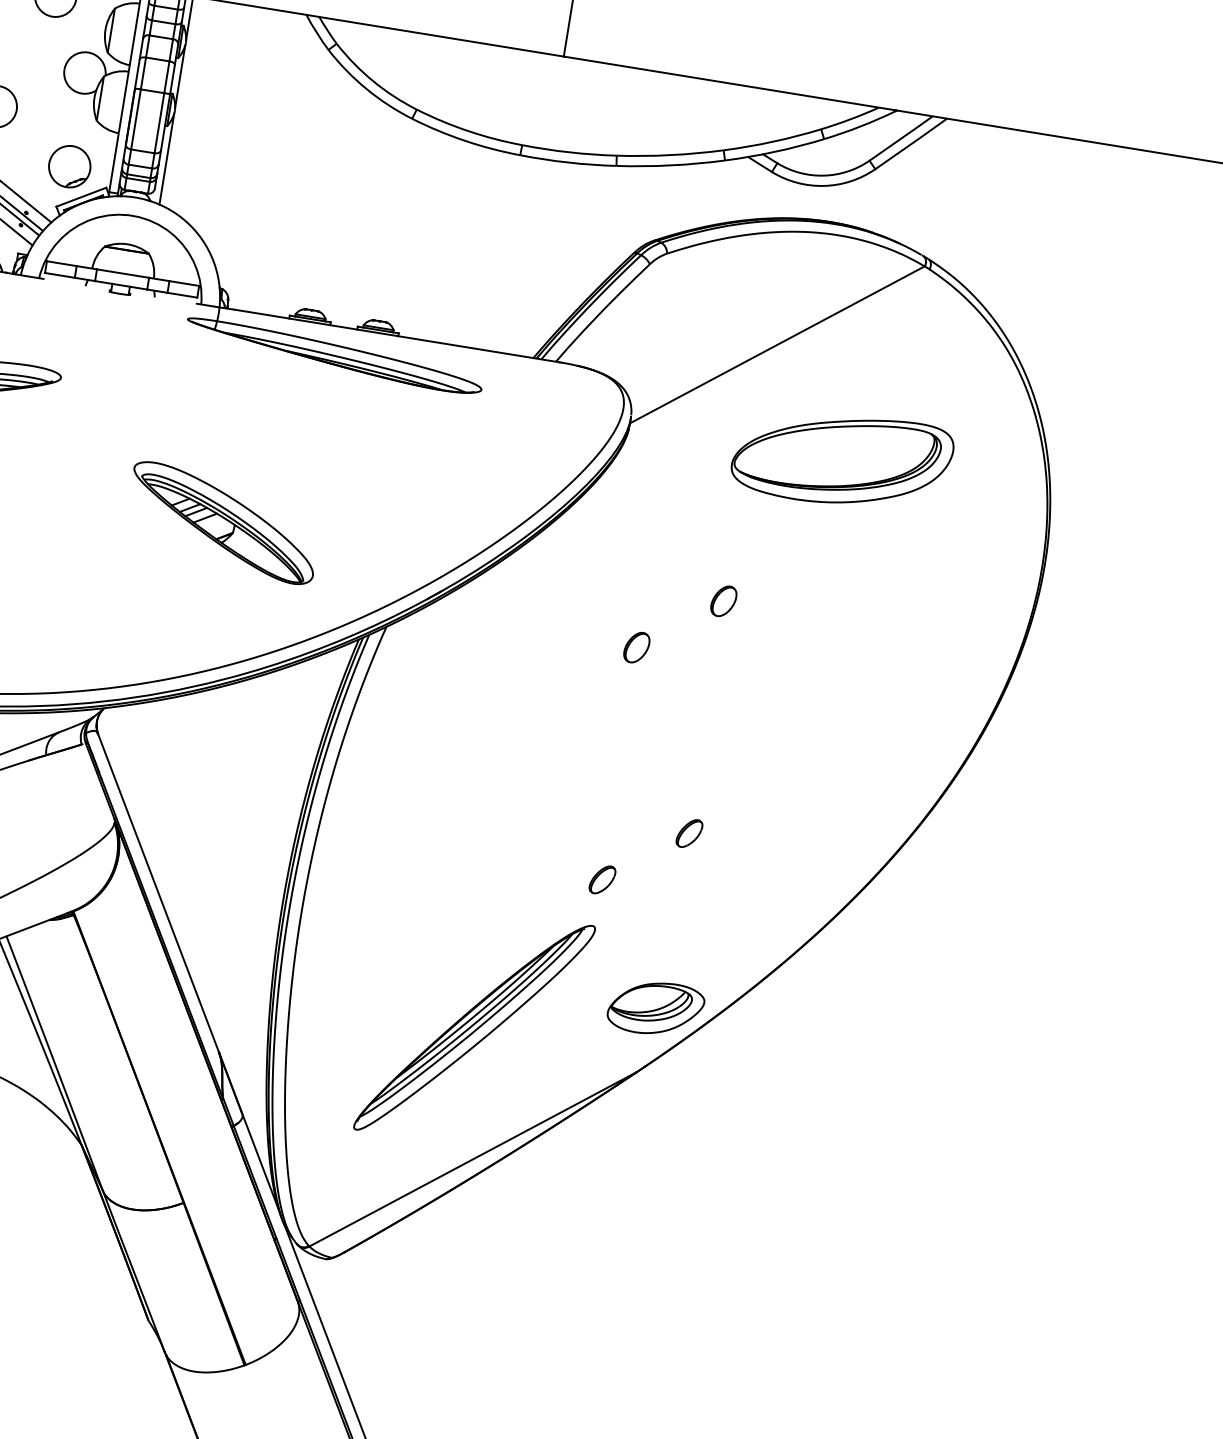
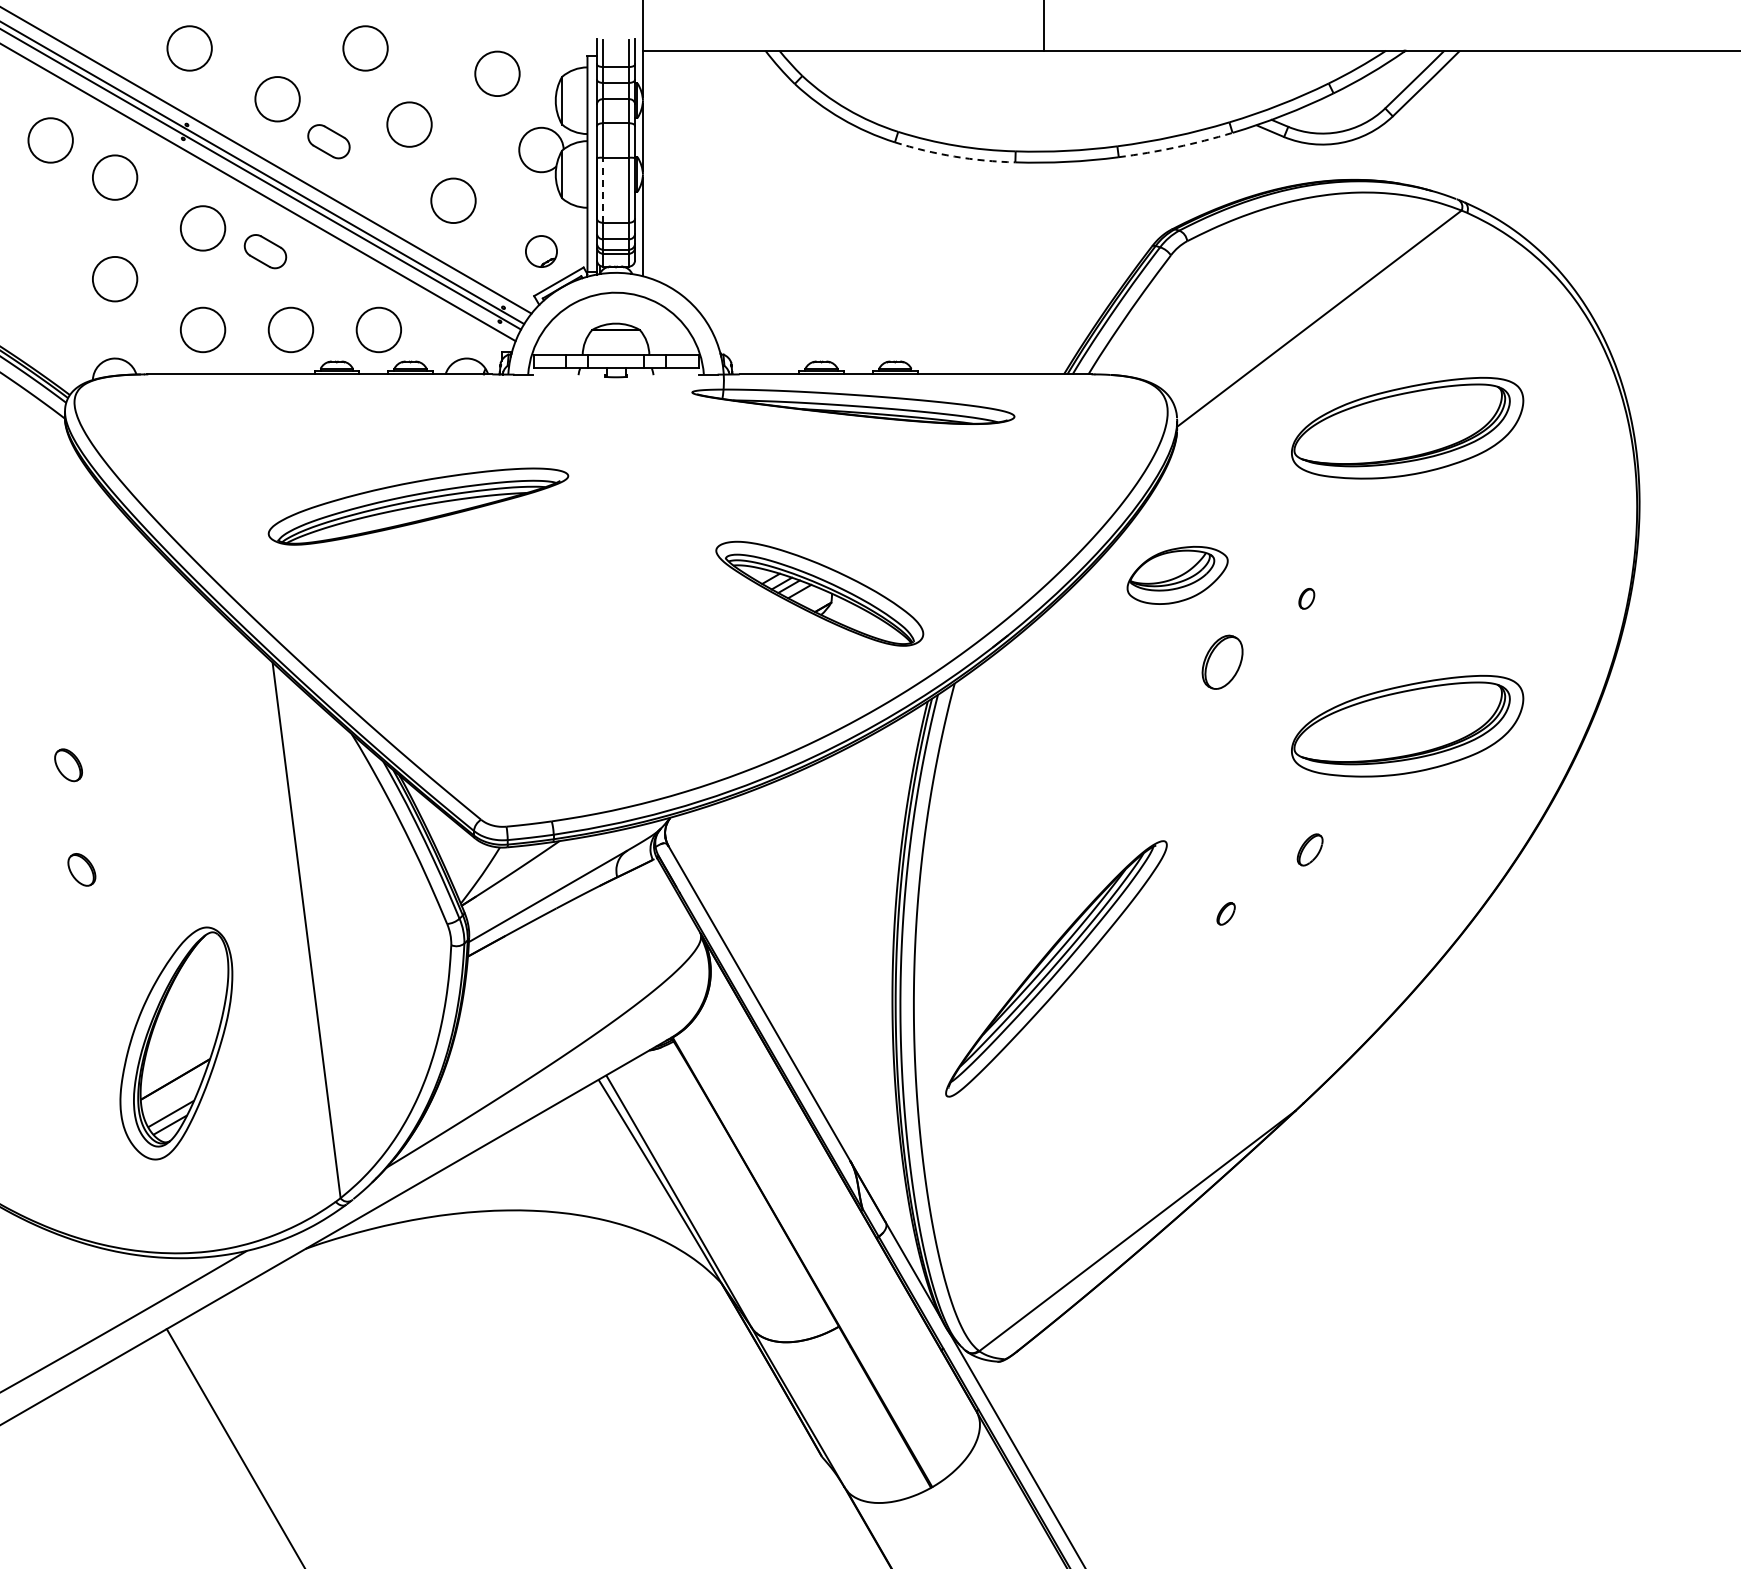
line: (136, 119) -> (603, 190), solid -> dashed
arc: (465, 140) -> (954, 156), solid -> dashed
arc: (671, 165) -> (1176, 147), solid -> dashed
part: (69, 166) -> (541, 251), size x0.7
part: (223, 522) -> (819, 593), moved
part: (723, 601) -> (1306, 598), size x0.6
part: (636, 647) -> (1222, 662), size x1.6
part: (797, 733) -> (1407, 725), added
part: (601, 879) -> (1225, 913), size x0.7
part: (655, 1007) -> (1177, 574), moved
part: (474, 1027) -> (1056, 968), moved

